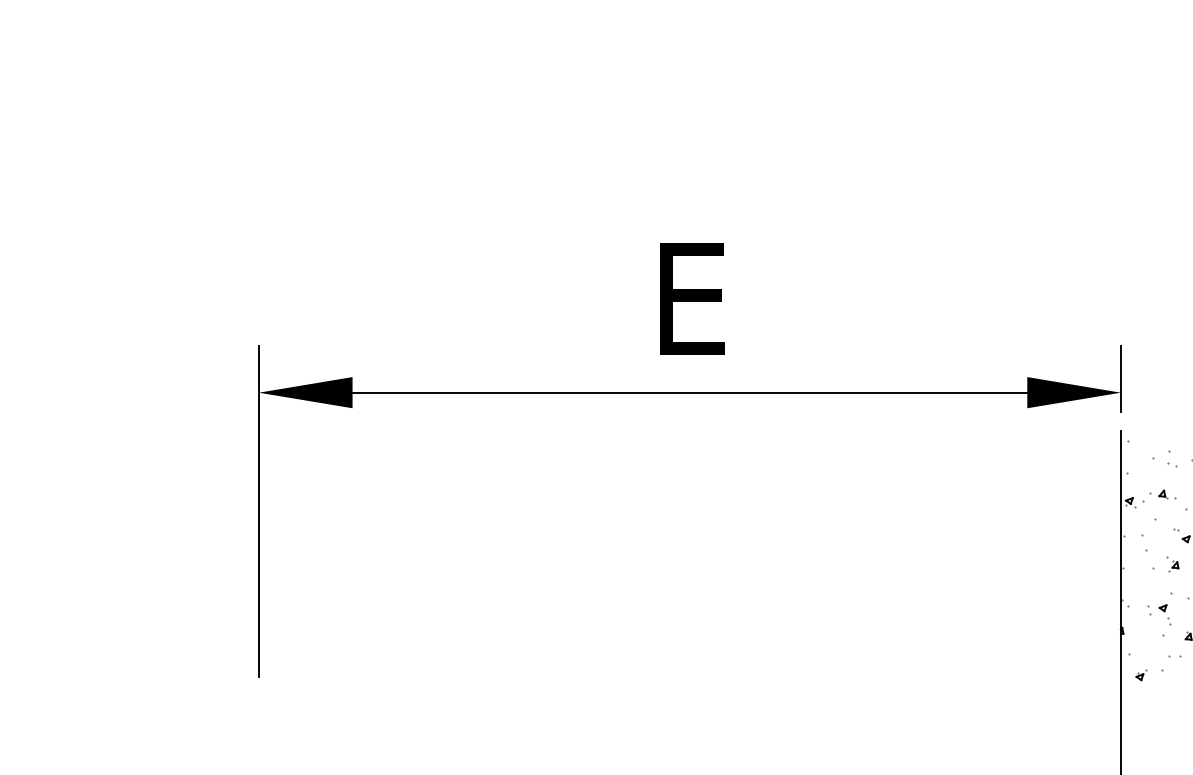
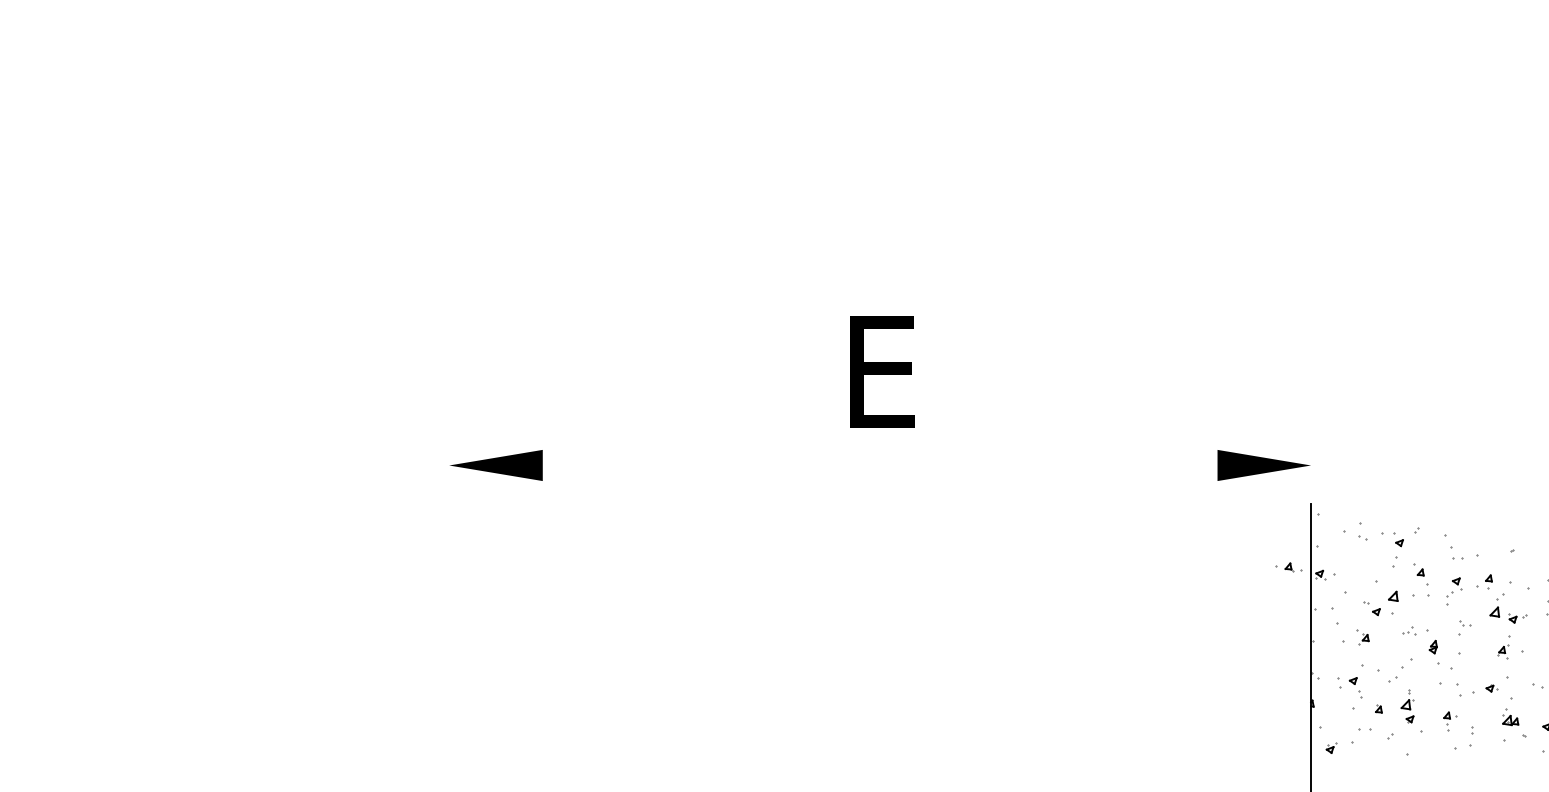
line: (1121, 378) -> (1311, 451), removed
line: (689, 392) -> (879, 465), removed
part: (1162, 494) -> (1288, 567), moved
line: (259, 510) -> (449, 583), removed

